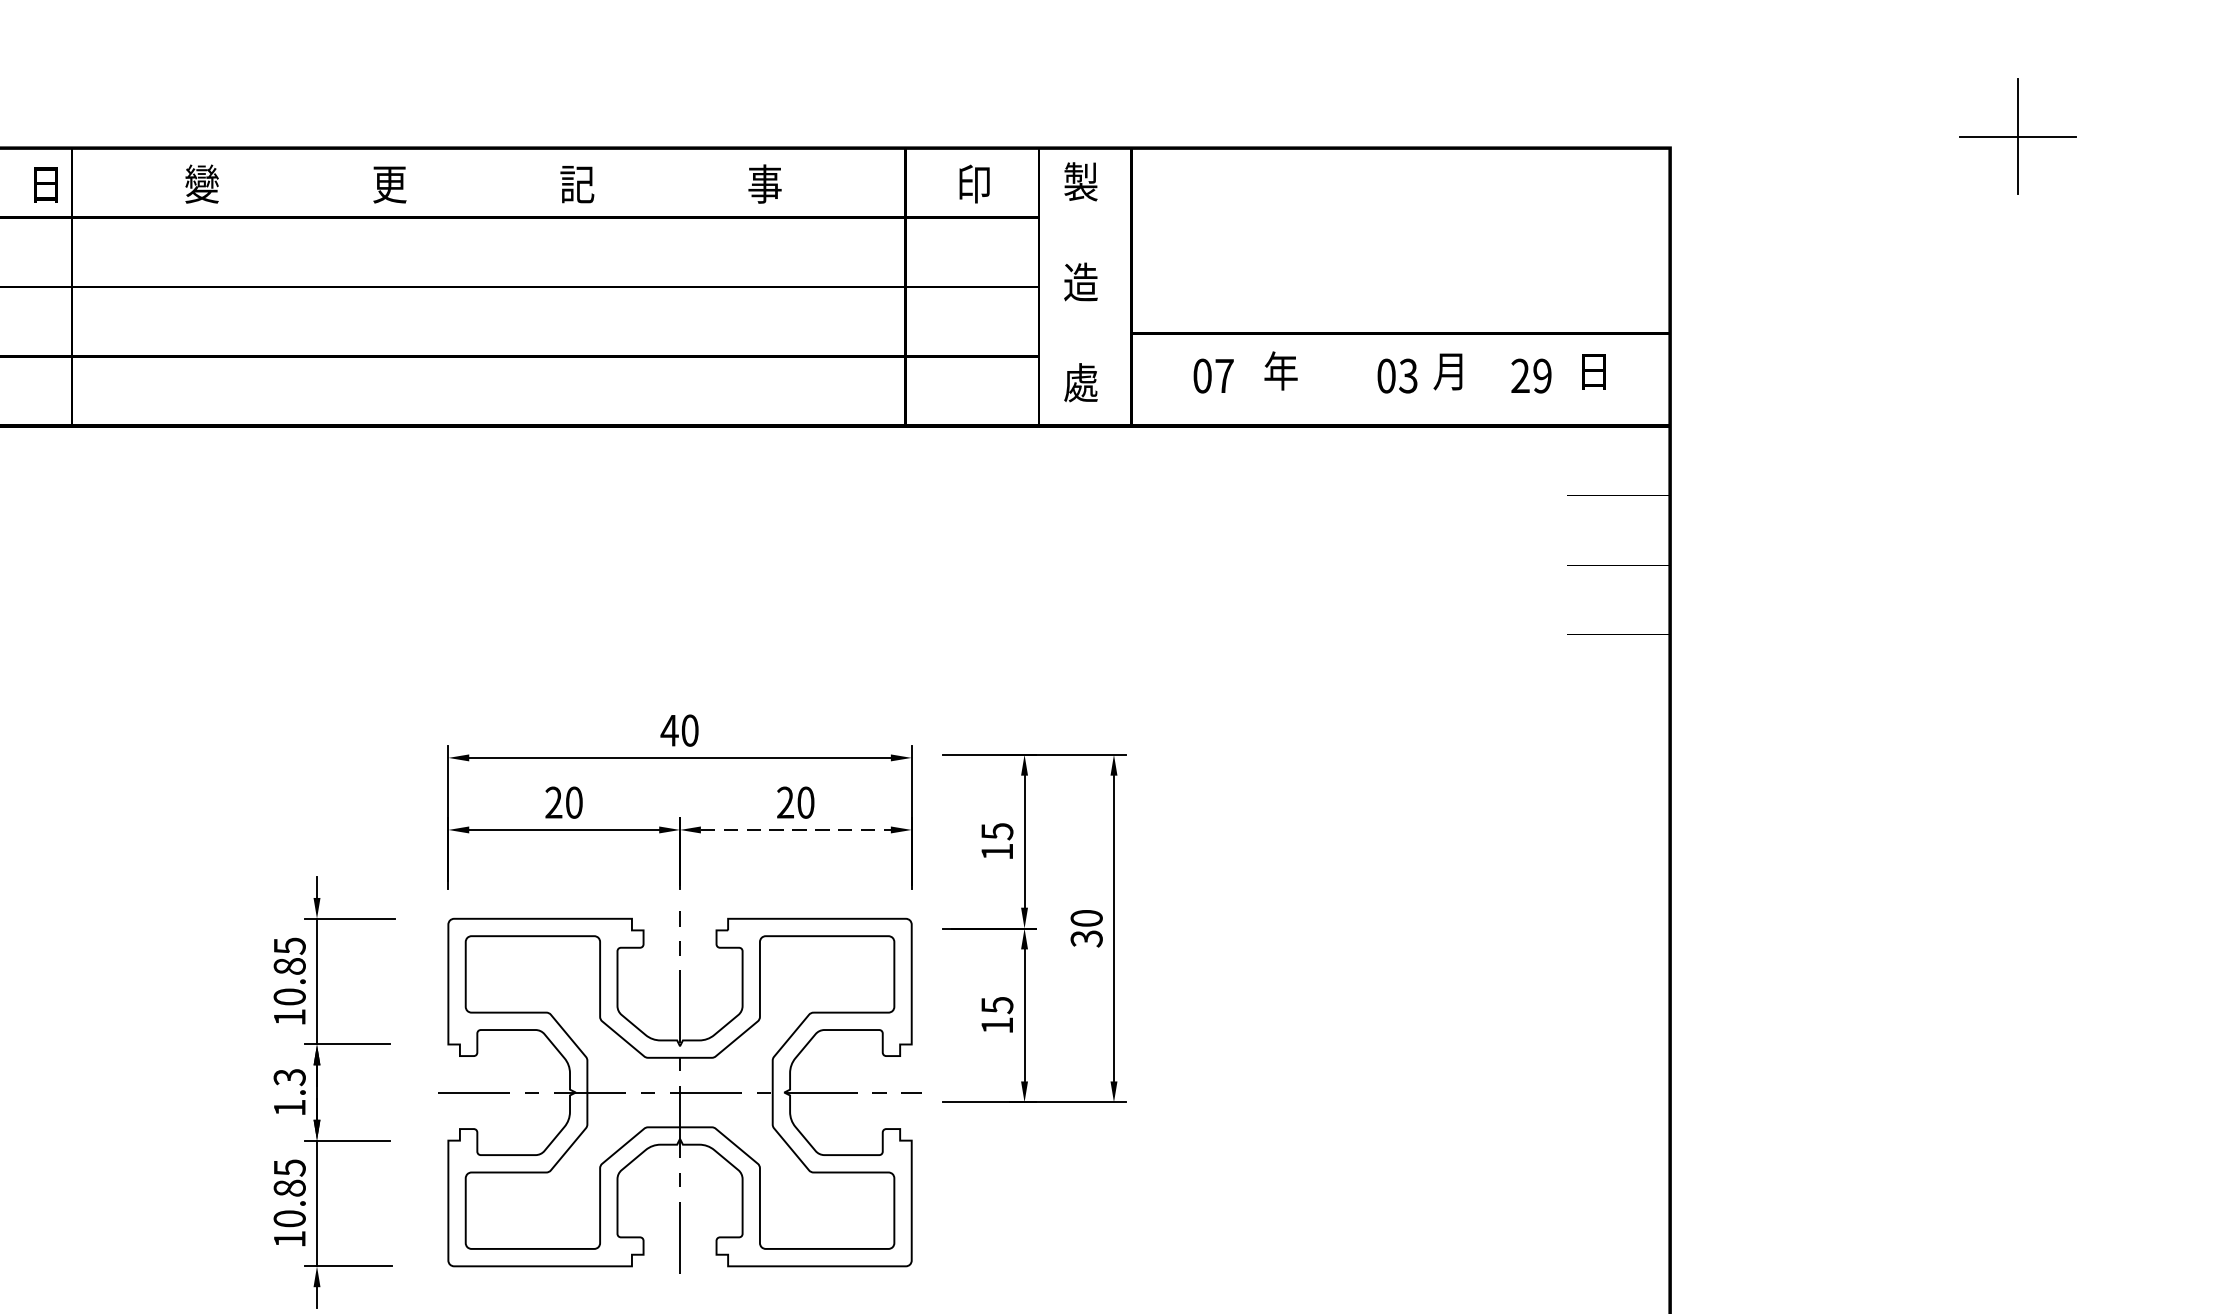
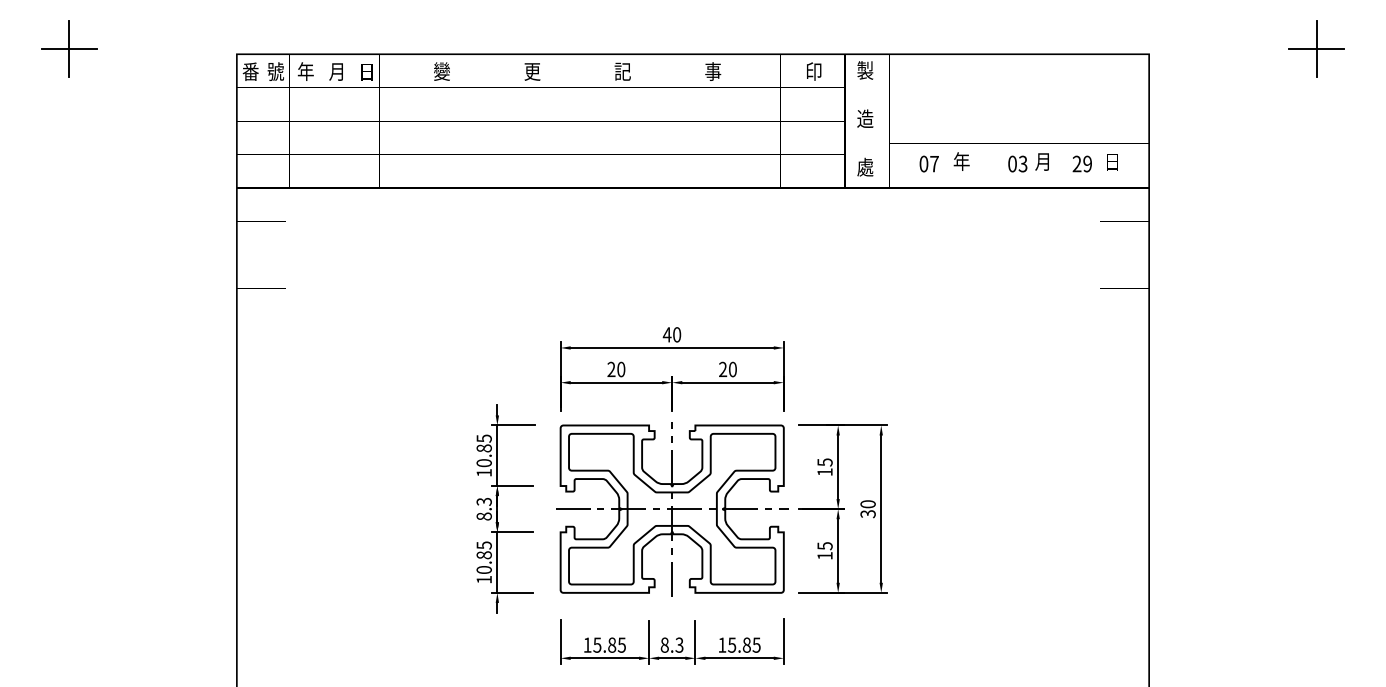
line: (796, 829) -> (728, 382), dashed -> solid
part: (1033, 927) -> (842, 508), moved
text: (288, 1107) -> (483, 516), 1.3 -> 8.3

